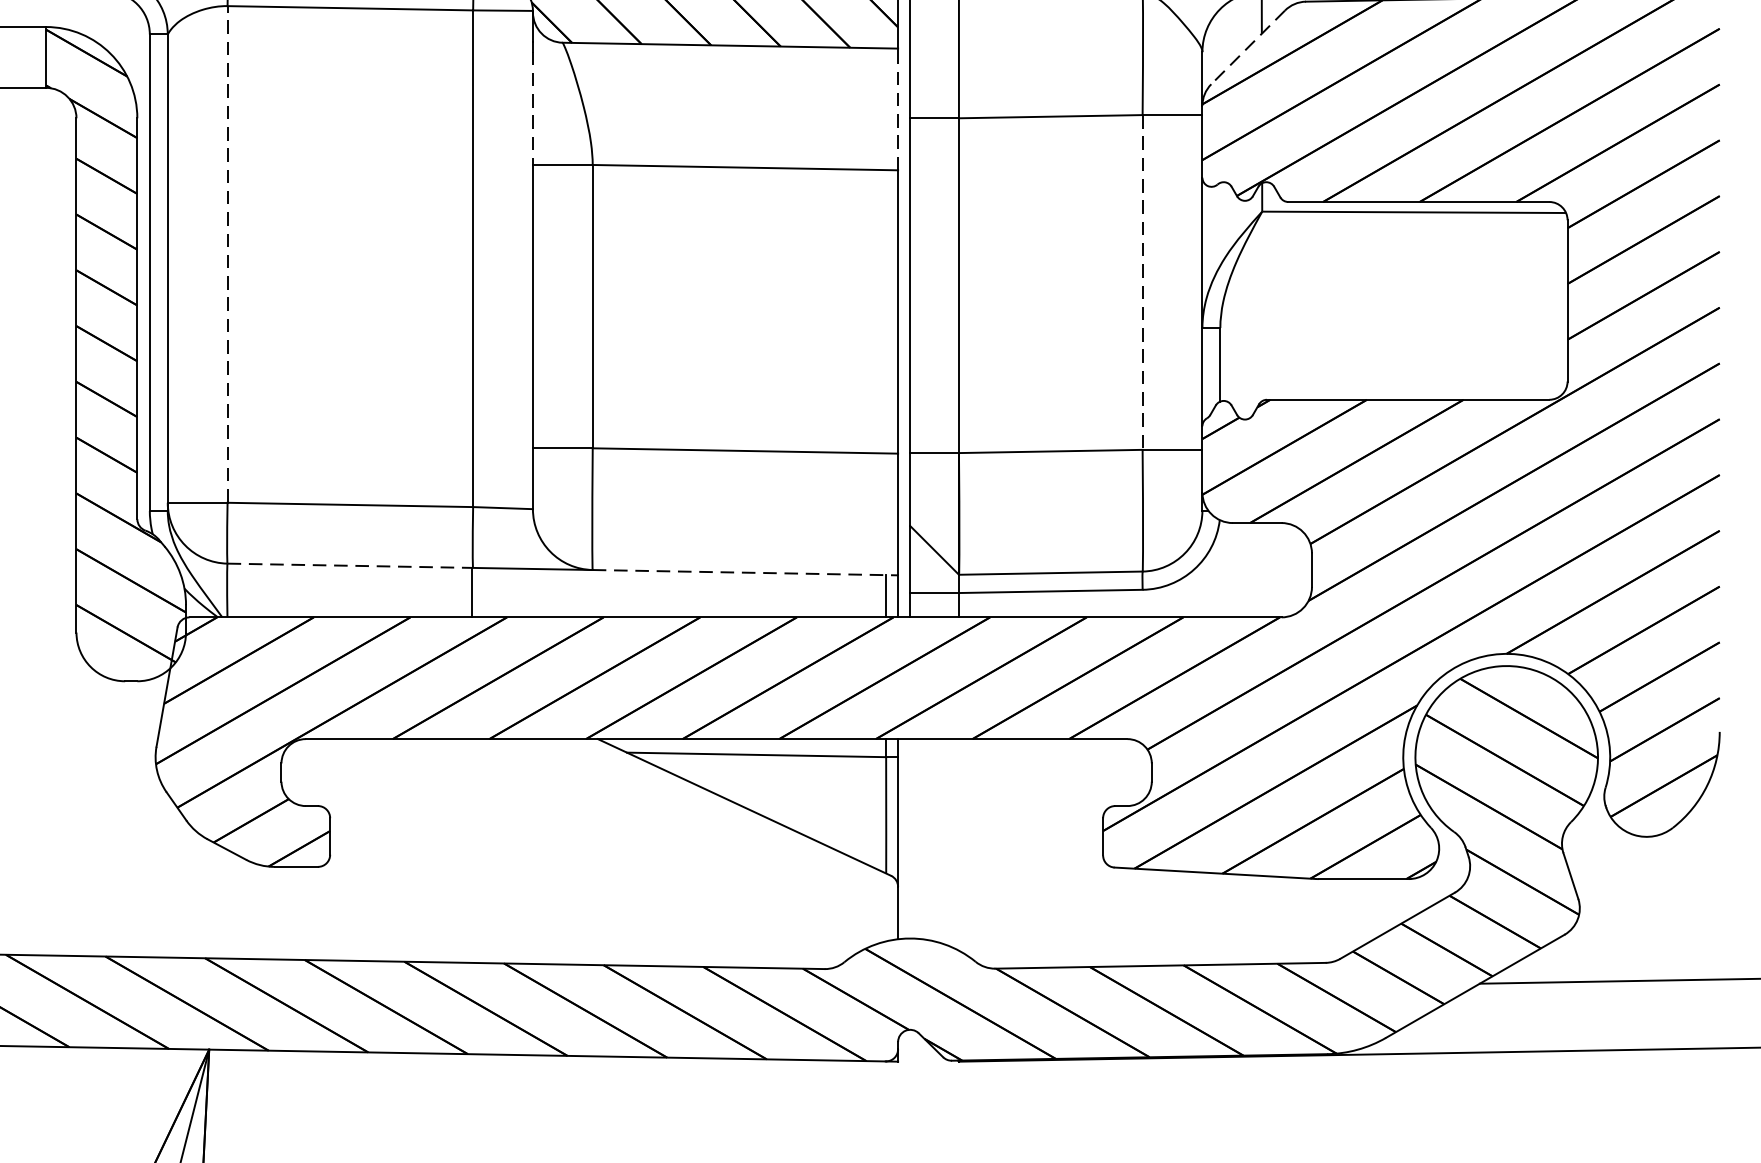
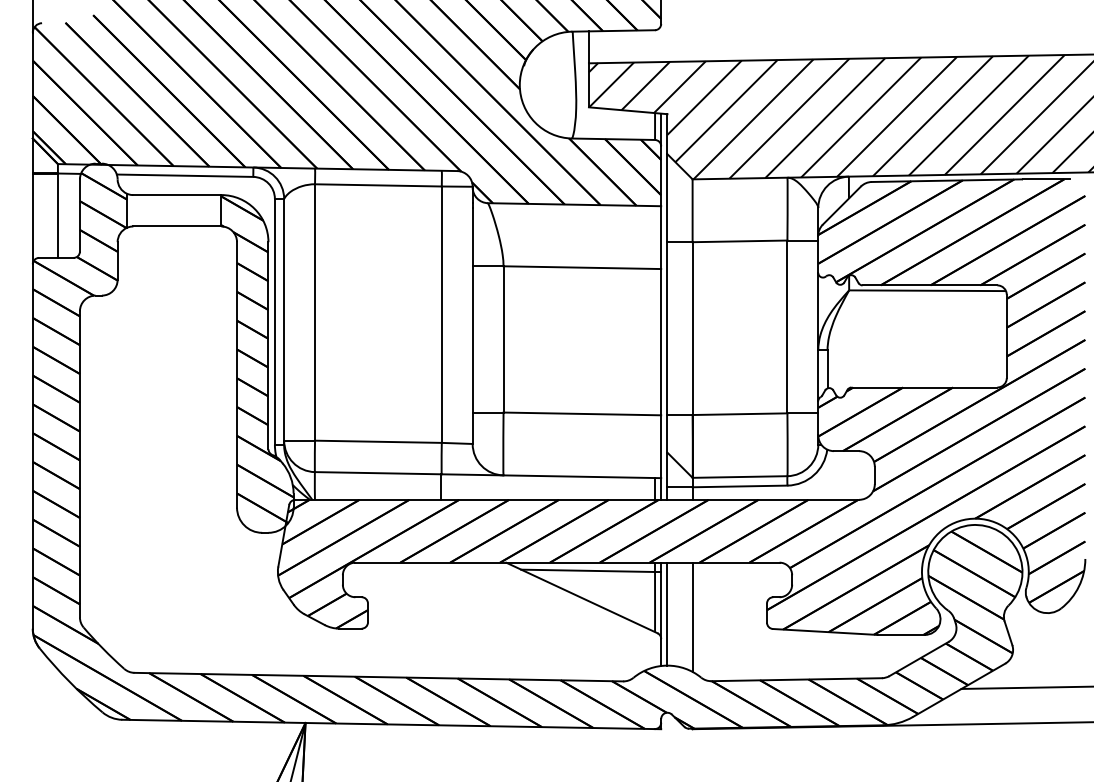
line: (1247, 47) -> (841, 205), dashed -> solid
line: (532, 109) -> (472, 237), dashed -> solid
line: (898, 109) -> (661, 237), dashed -> solid
line: (228, 252) -> (315, 311), dashed -> solid
line: (1142, 283) -> (787, 327), dashed -> solid
line: (350, 566) -> (378, 473), dashed -> solid
line: (745, 572) -> (582, 476), dashed -> solid
line: (910, 837) -> (667, 613), added
line: (958, 843) -> (692, 616), added

